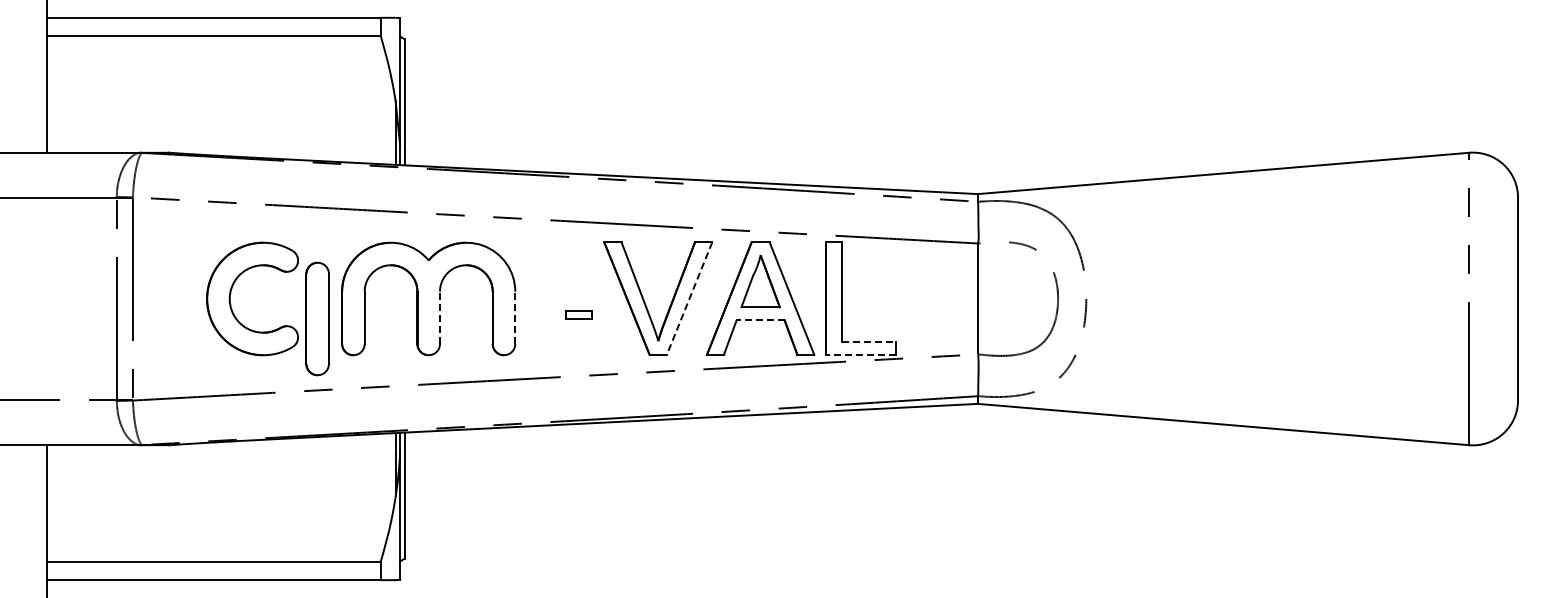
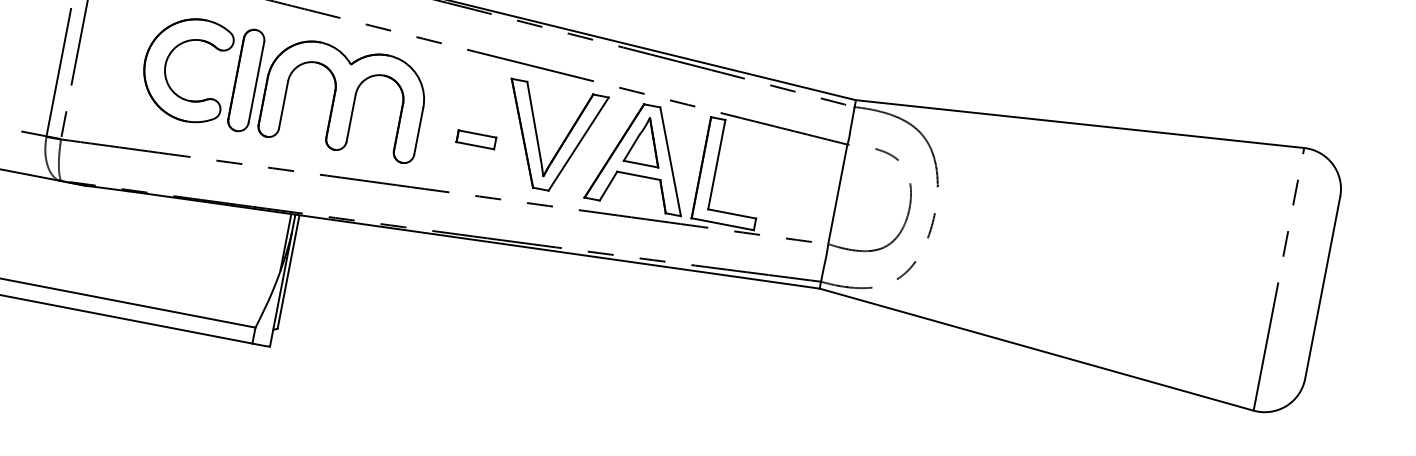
line: (689, 298) -> (578, 144), dashed -> solid
part: (578, 315) -> (475, 140), size x1.67
line: (440, 317) -> (351, 118), dashed -> solid
line: (515, 317) -> (419, 131), dashed -> solid
part: (317, 318) -> (246, 80), moved
line: (760, 320) -> (638, 176), dashed -> solid
line: (868, 341) -> (731, 213), dashed -> solid
line: (860, 354) -> (722, 223), dashed -> solid

